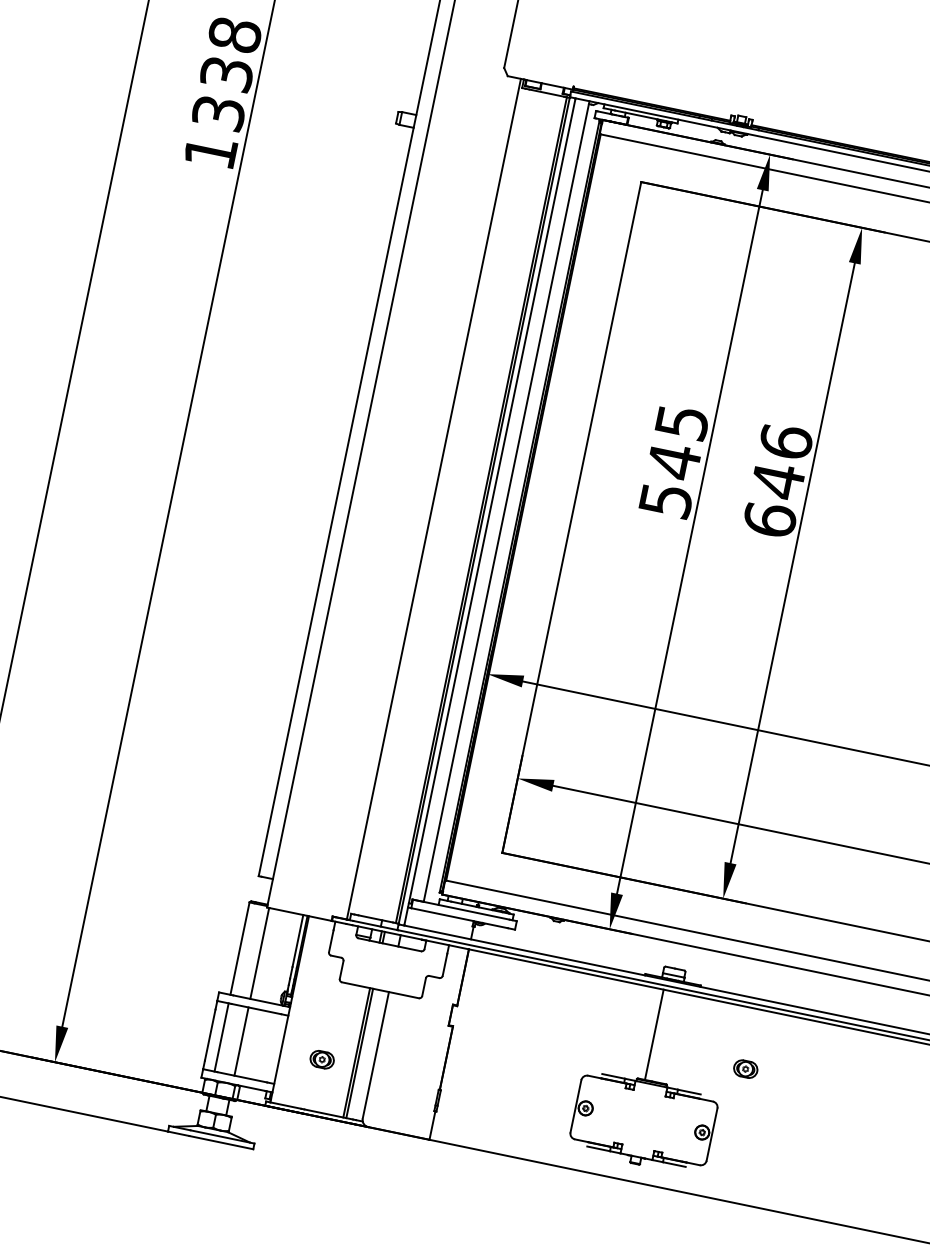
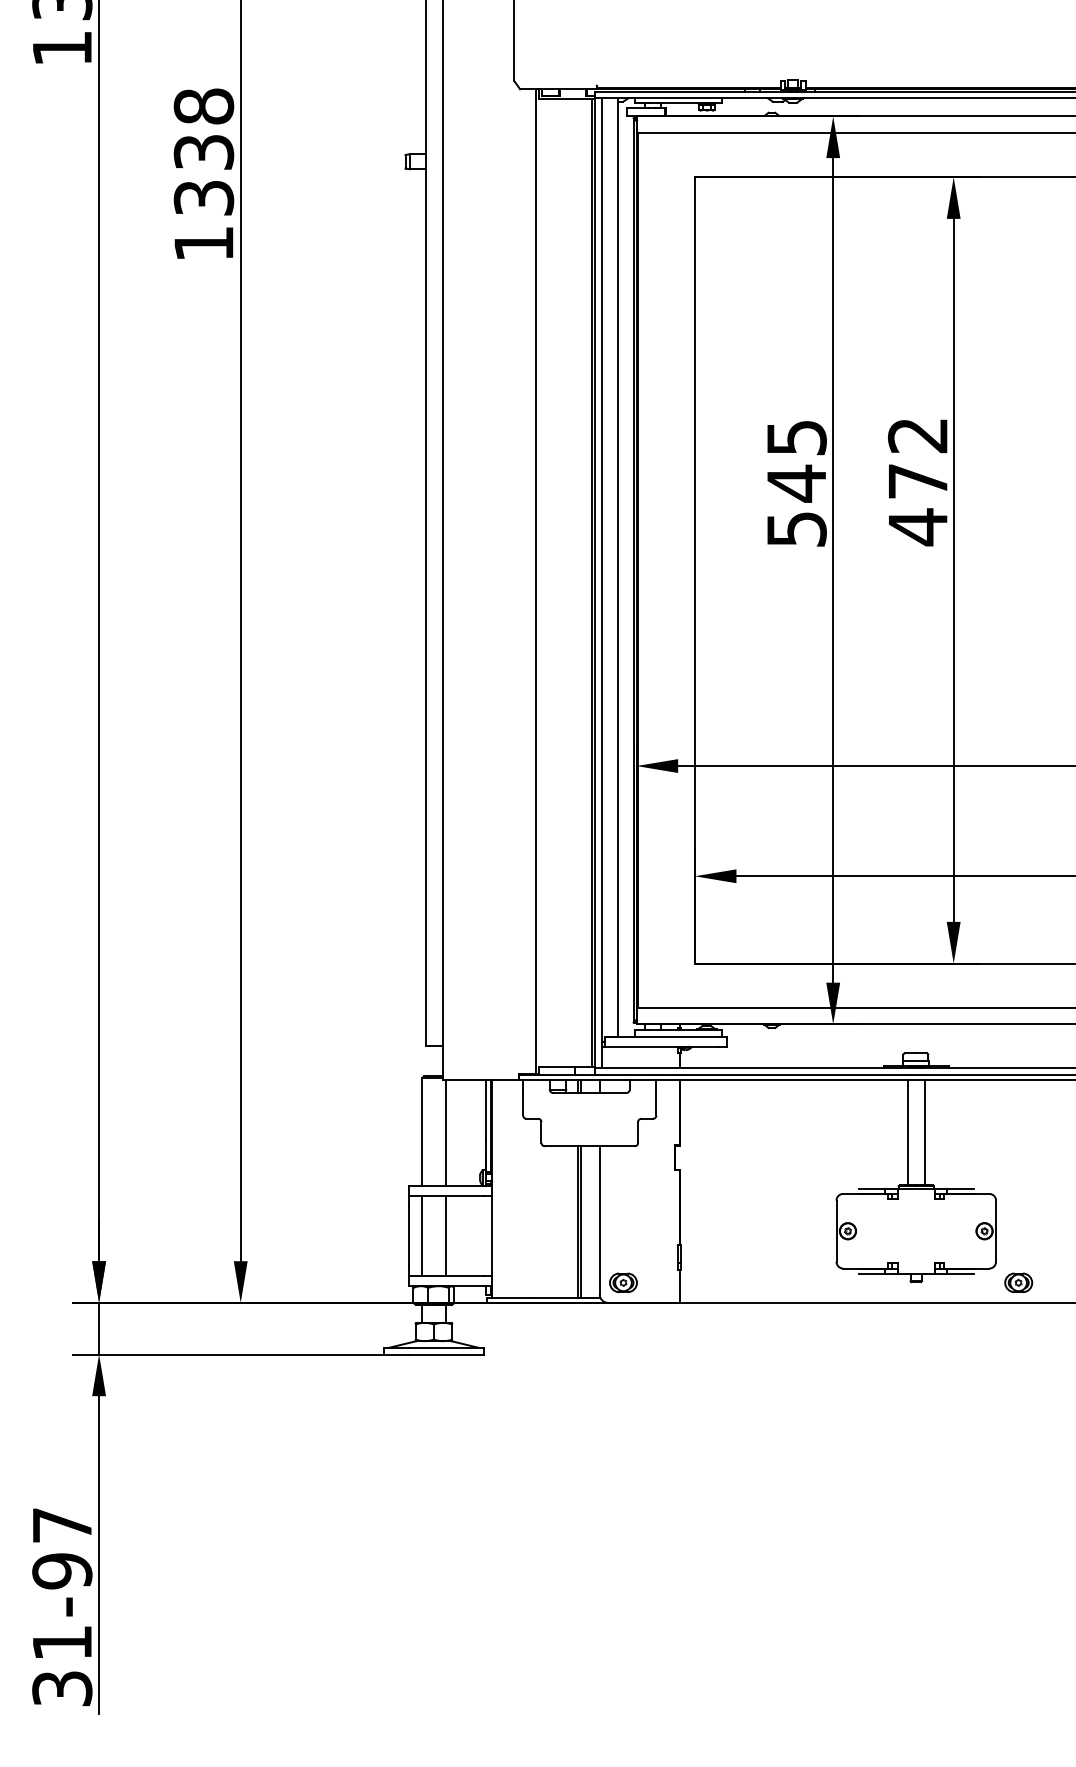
text: (777, 481) -> (917, 481), 646 -> 472
line: (668, 1037) -> (924, 1132), added
part: (322, 1059) -> (623, 1282), moved
part: (745, 1068) -> (1018, 1282), moved

